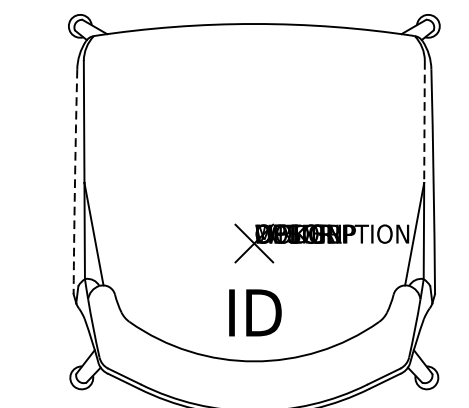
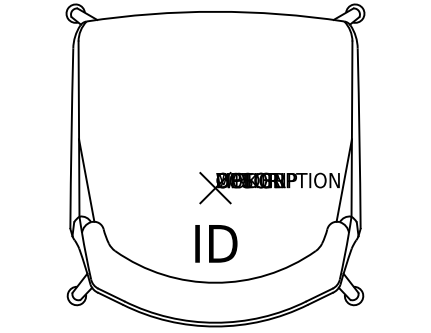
line: (424, 121) -> (352, 90), dashed -> solid
arc: (75, 181) -> (71, 138), dashed -> solid

